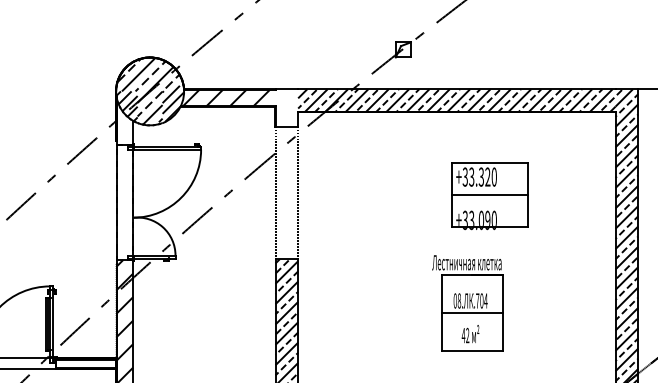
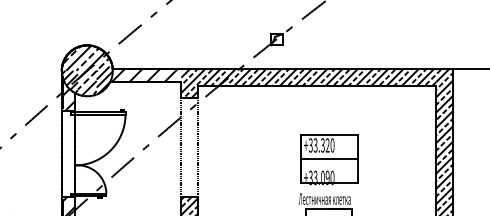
hatch: (286, 108) -> (189, 83), added
hatch: (124, 123) -> (68, 94), added
part: (489, 196) -> (328, 160), moved

